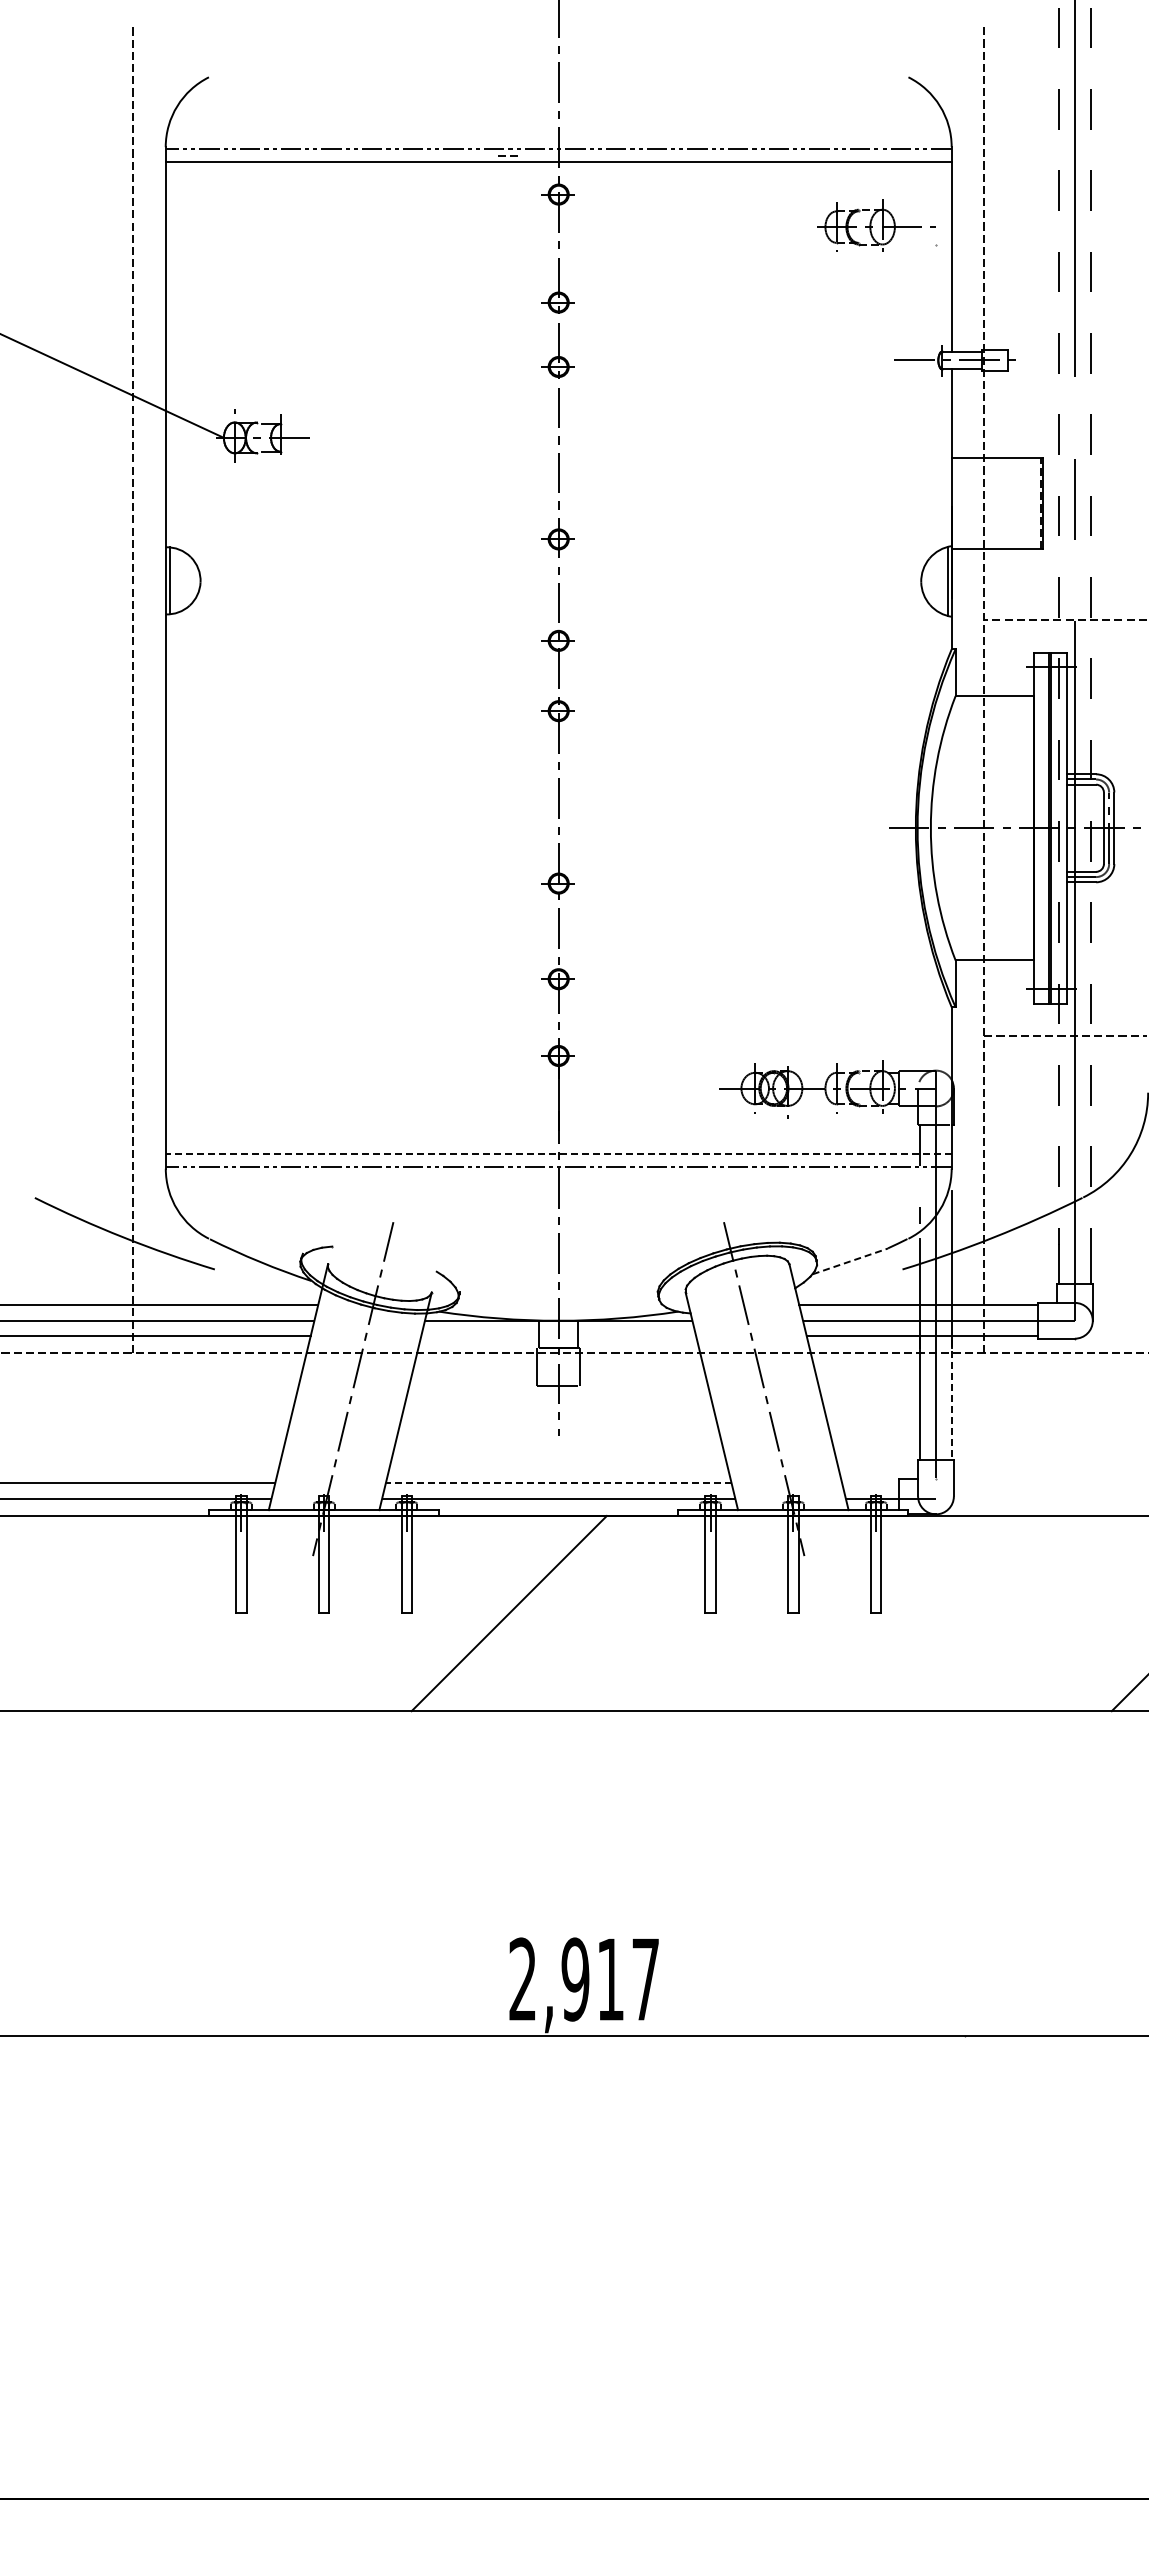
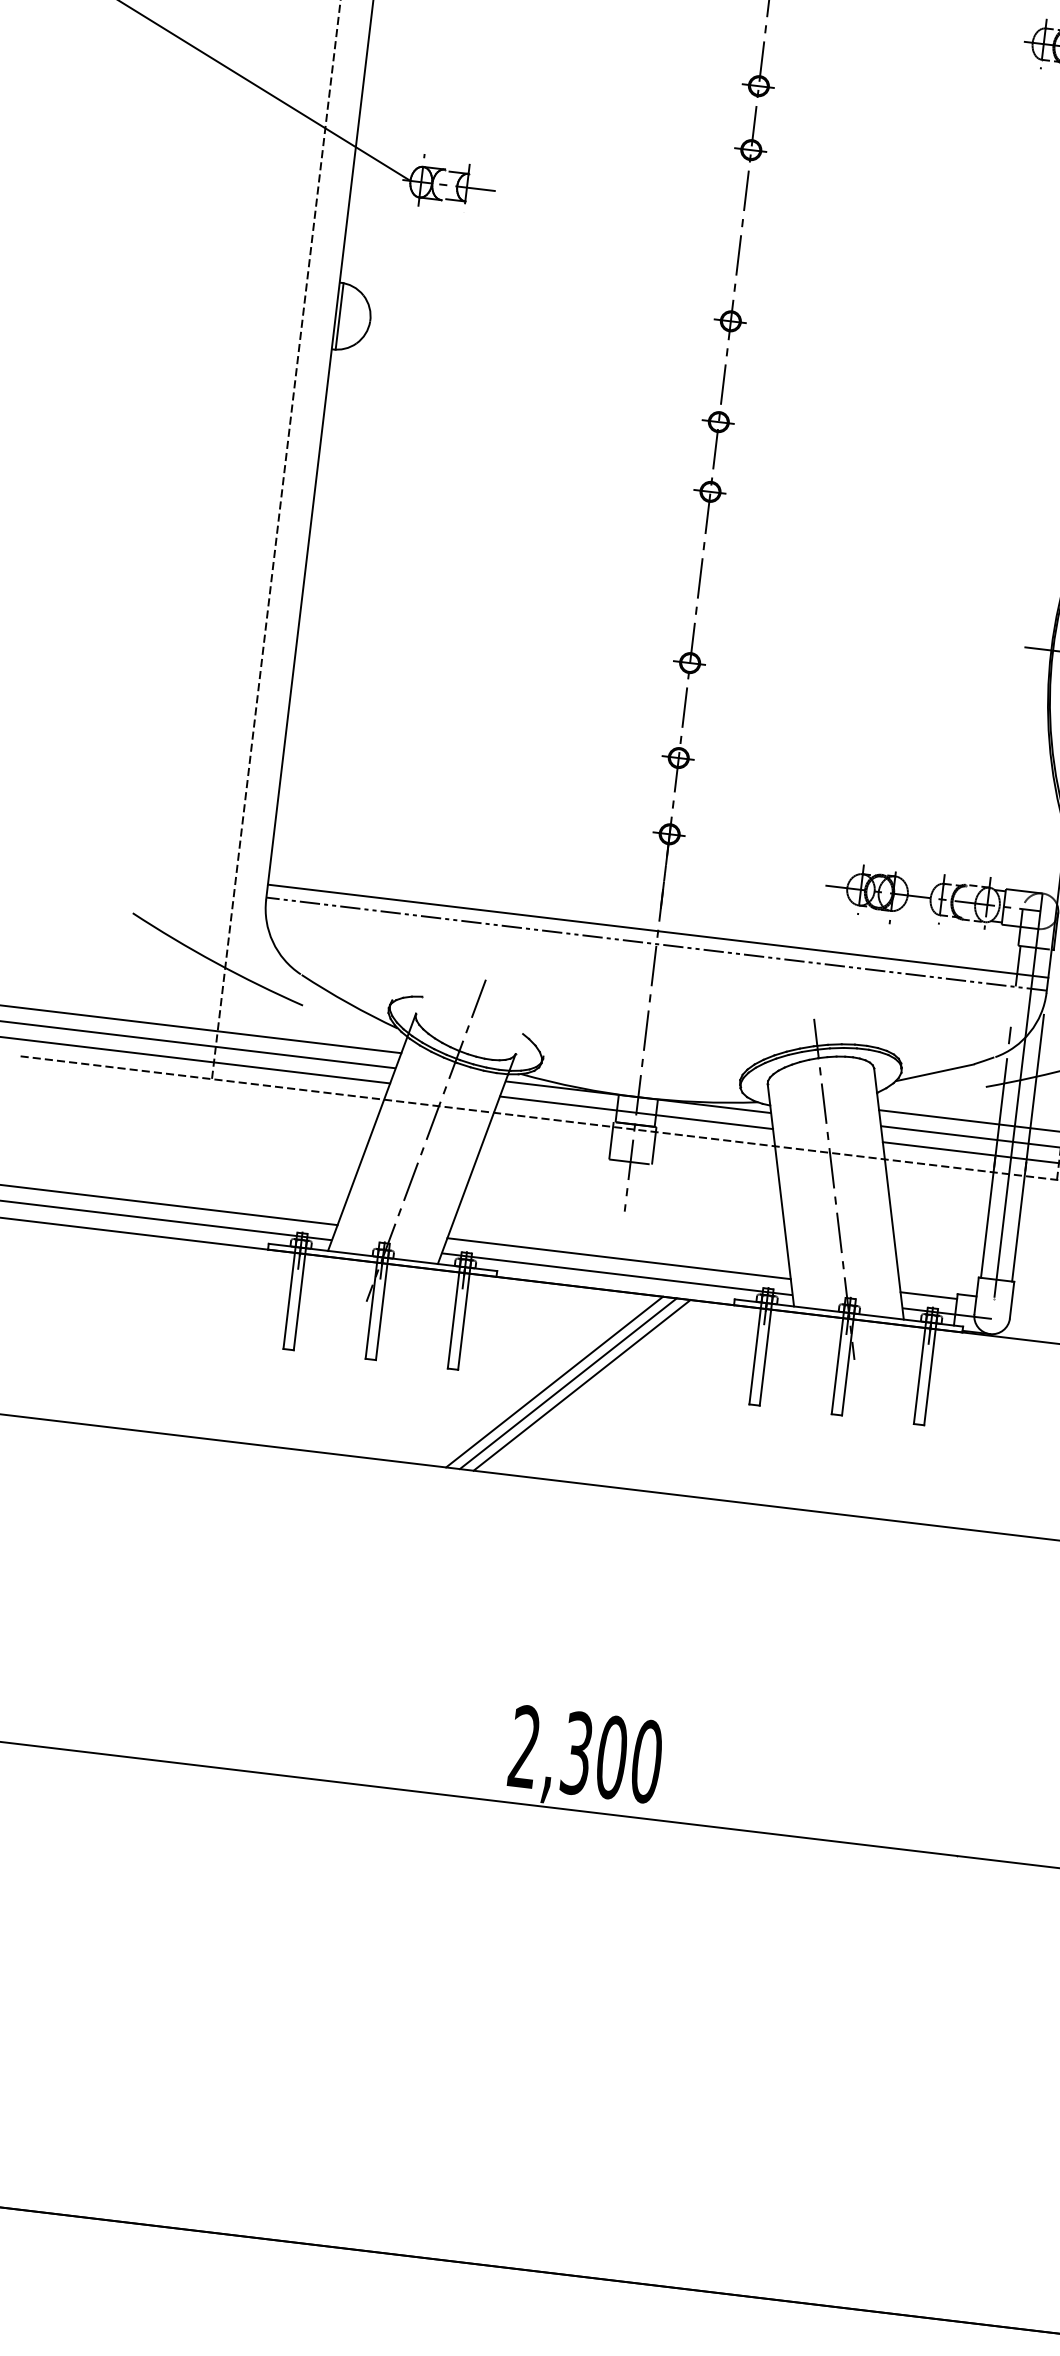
line: (558, 1153) -> (657, 931), dashed -> solid
line: (850, 1261) -> (935, 1072), dashed -> solid
line: (558, 1336) -> (636, 1112), added
line: (951, 1399) -> (1019, 1221), dashed -> solid
line: (558, 1483) -> (618, 1258), dashed -> solid
line: (870, 1483) -> (928, 1295), added
line: (522, 1613) -> (567, 1383), added
line: (536, 1613) -> (581, 1385), added
text: (610, 1979) -> (611, 1757), 2,917 -> 2,300

